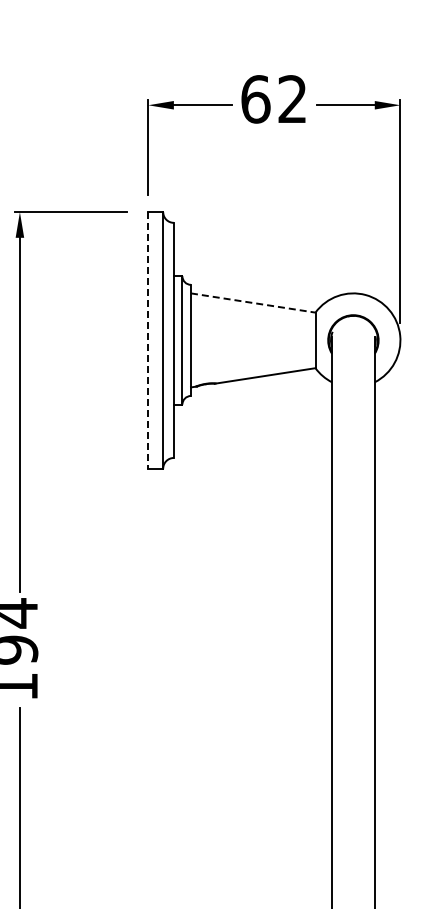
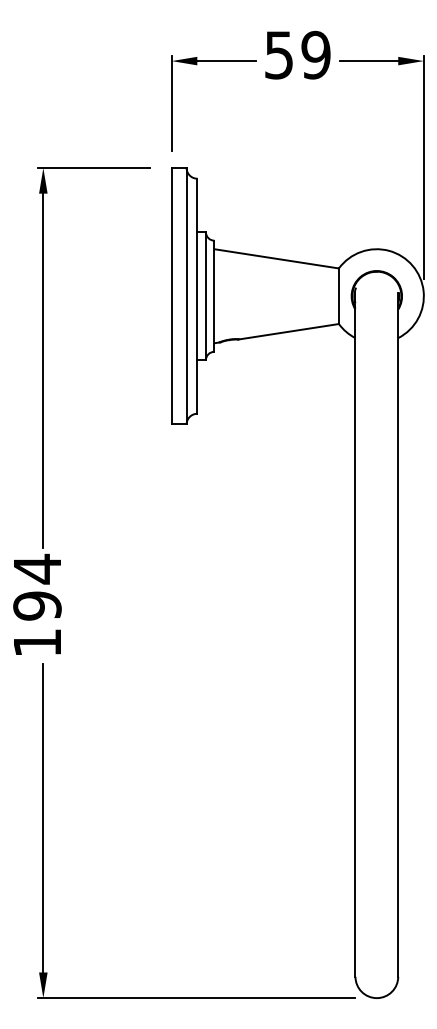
text: (274, 98) -> (297, 54), 62 -> 59
line: (253, 302) -> (276, 258), dashed -> solid
line: (148, 340) -> (171, 296), dashed -> solid

